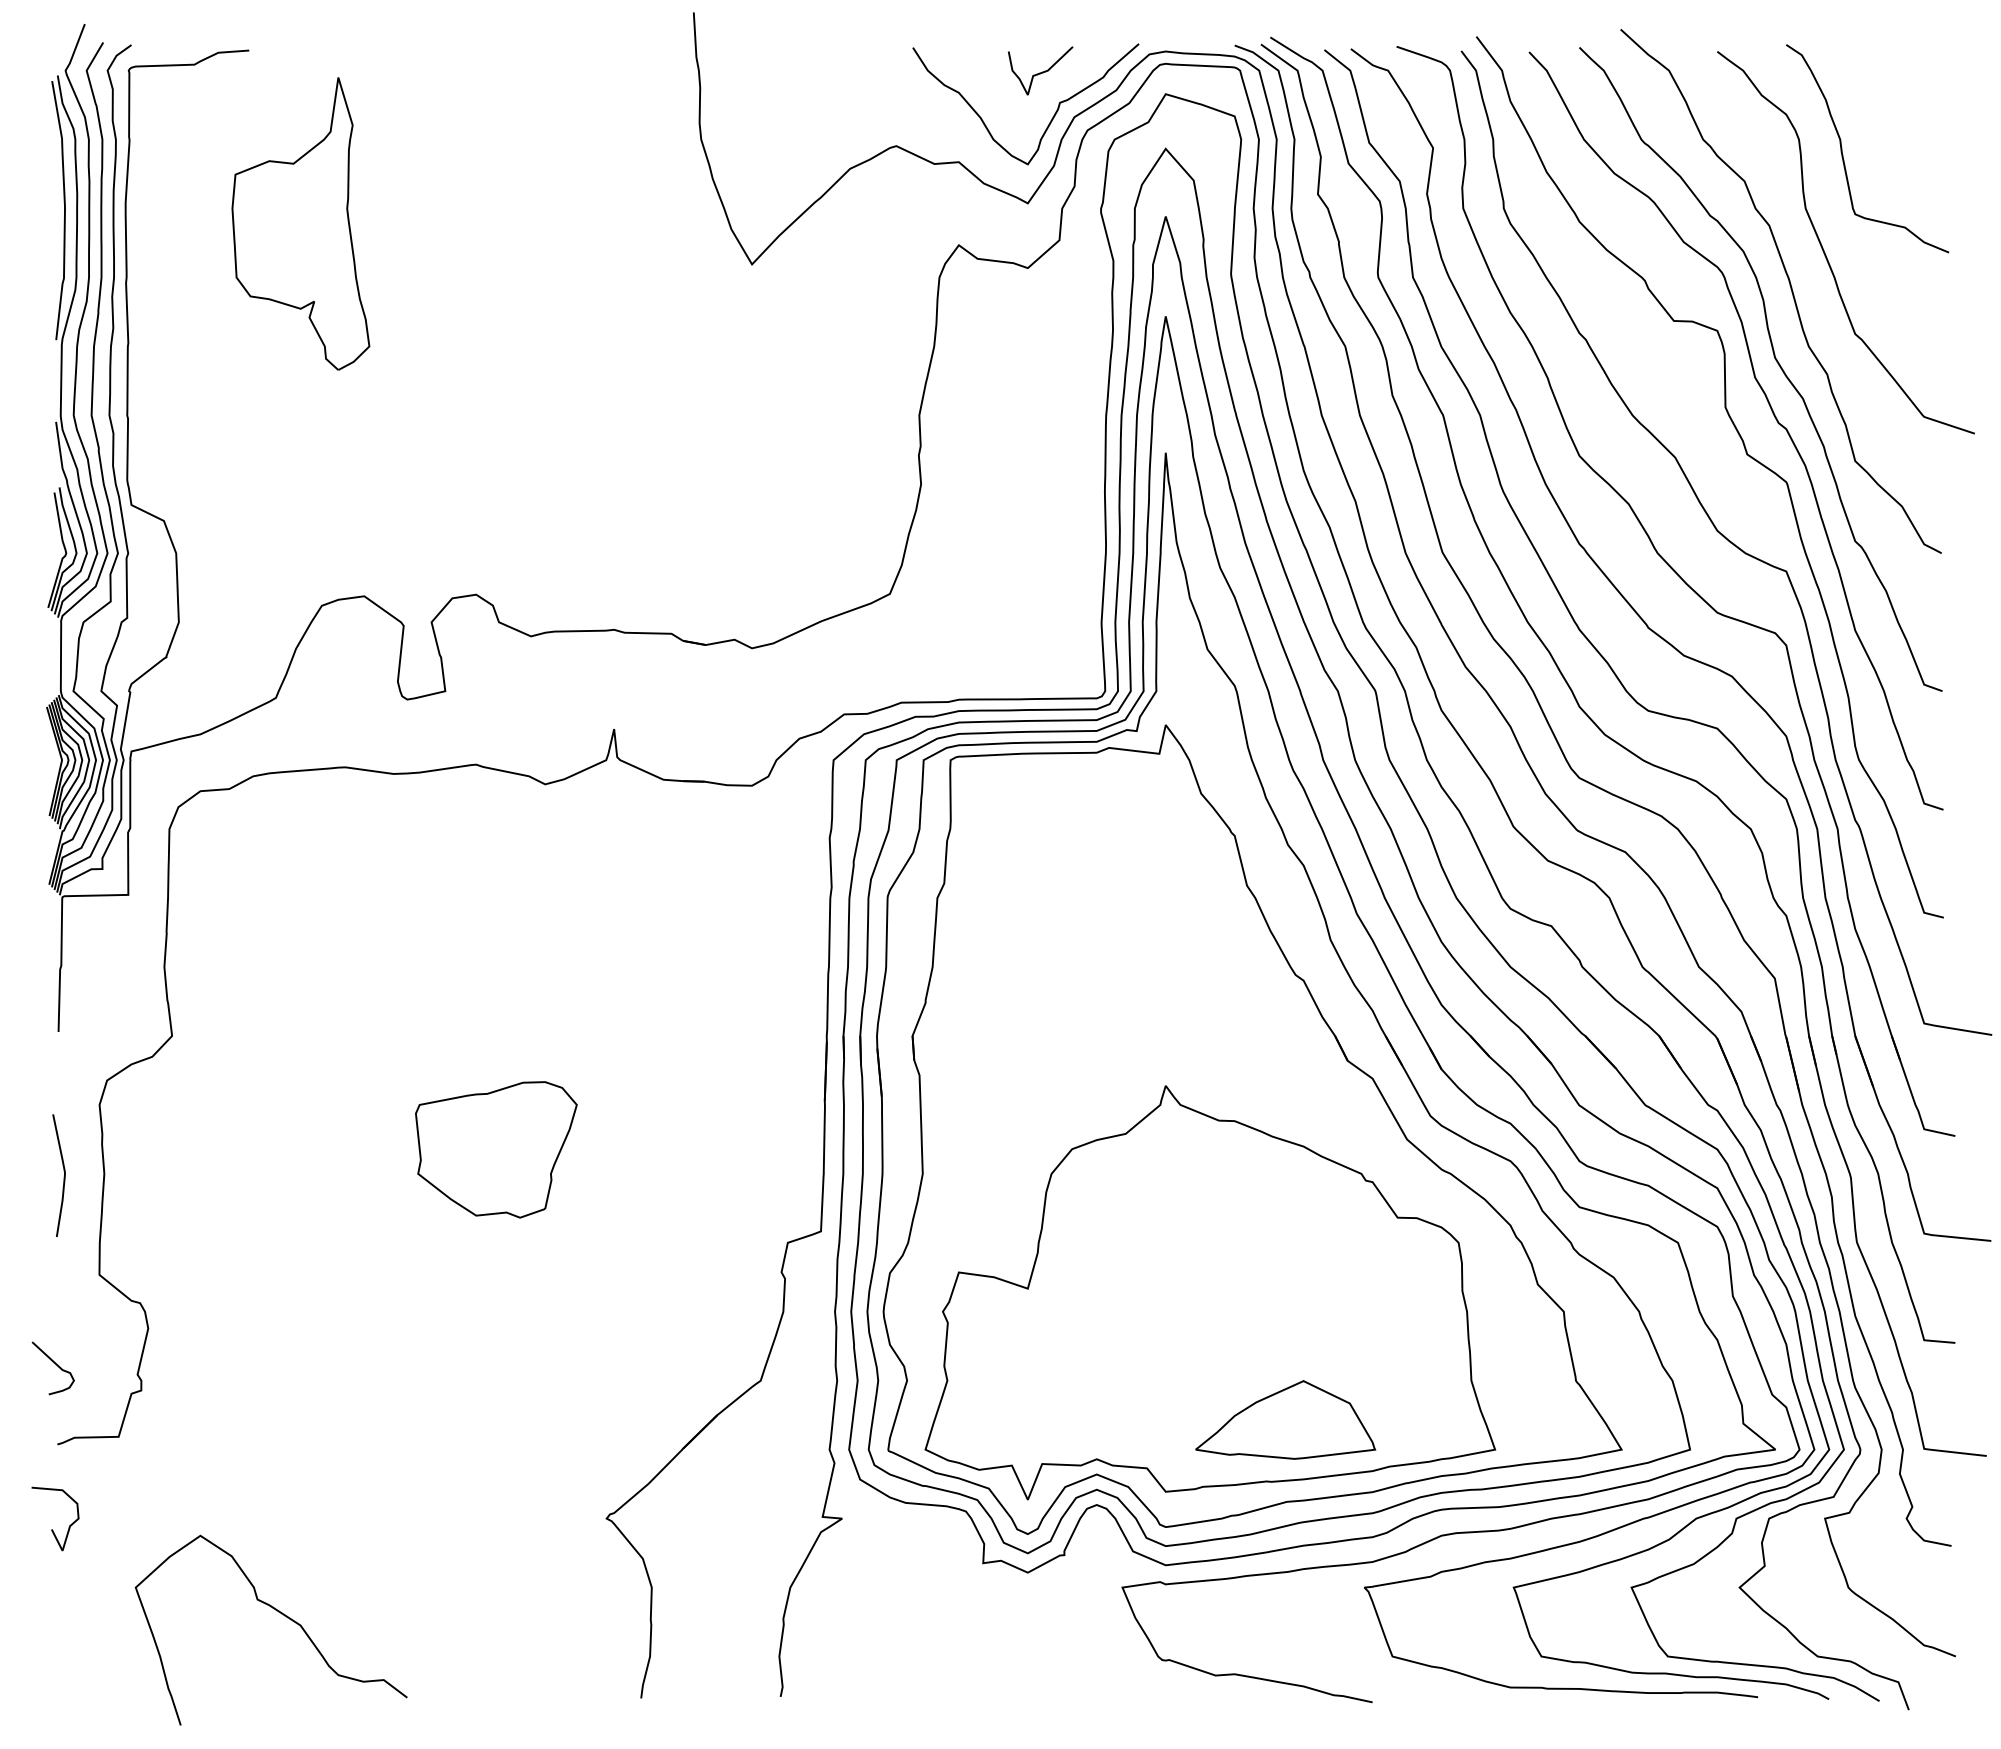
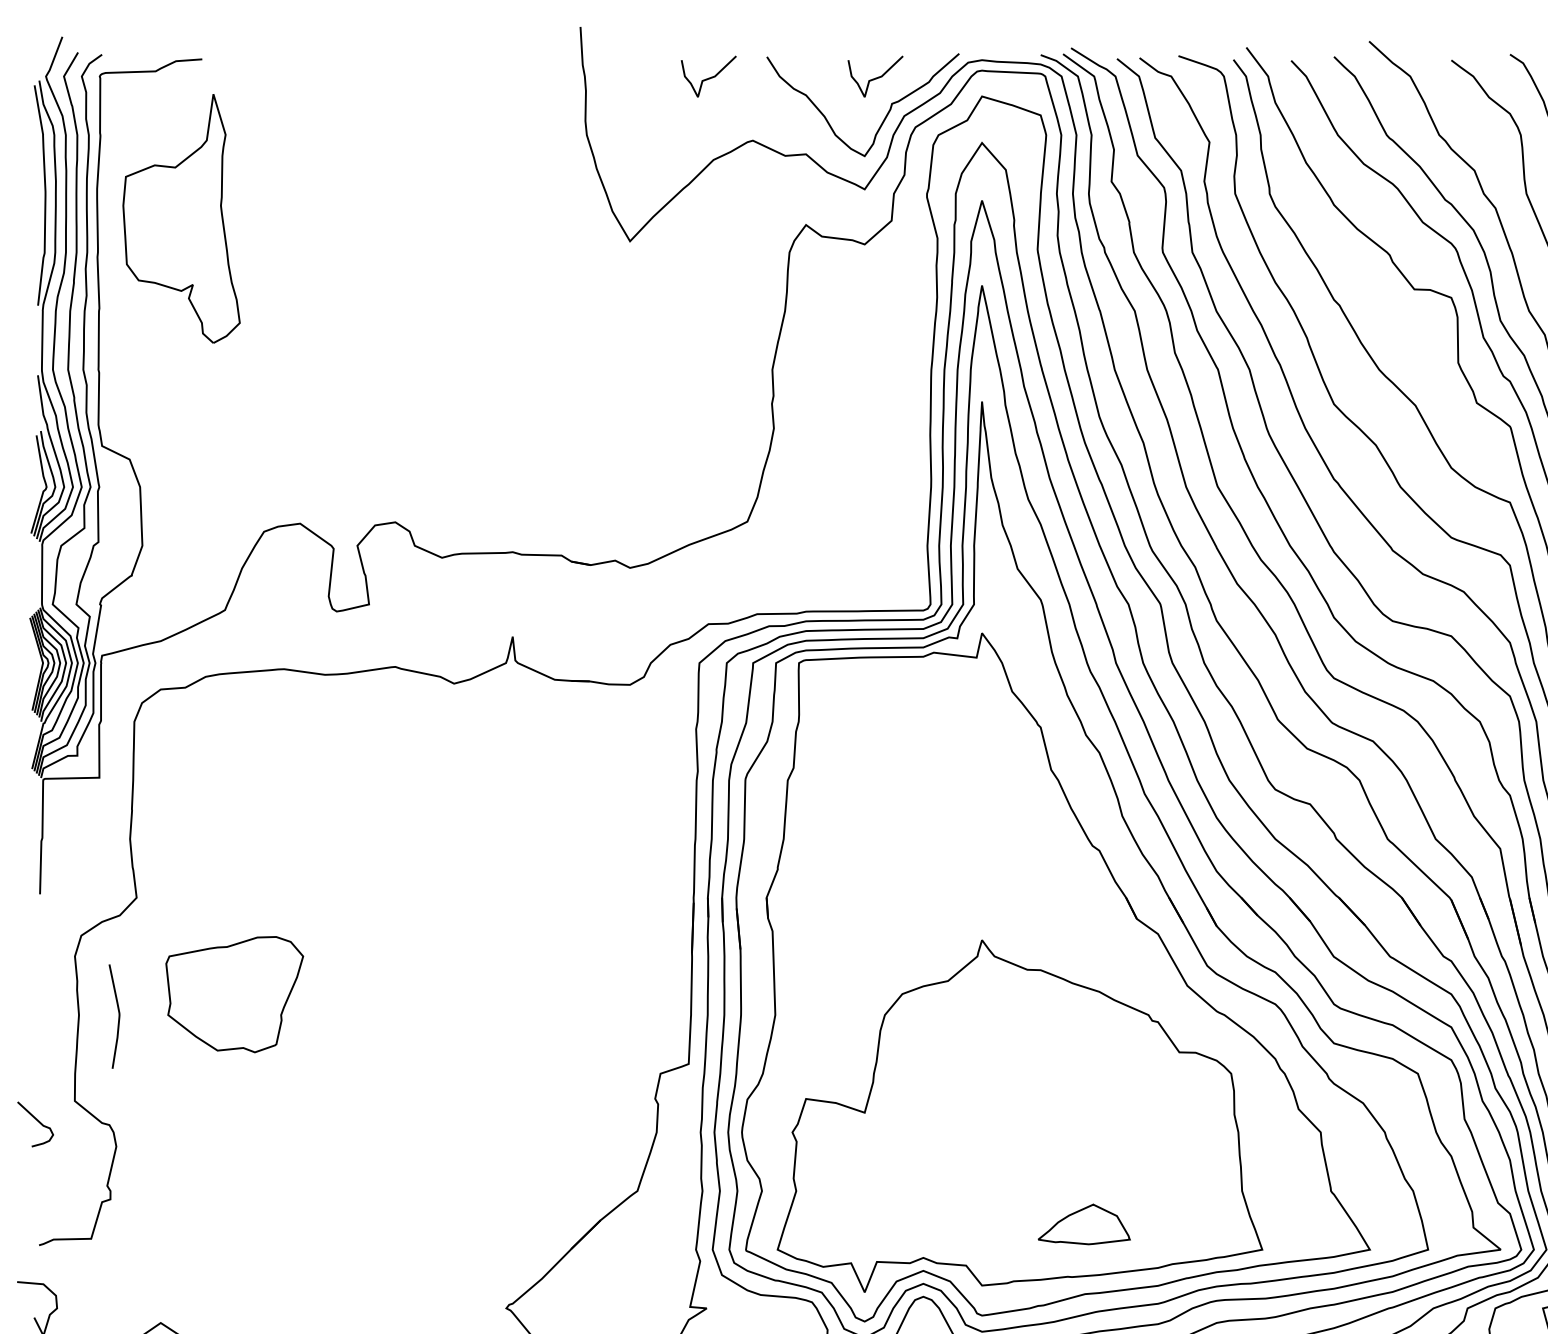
curve: (844, 72) -> (708, 78), added
part: (300, 223) -> (181, 218), moved
part: (496, 1149) -> (234, 994), moved
curve: (63, 1176) -> (118, 1017), moved
curve: (55, 1364) -> (37, 1121), moved
part: (1285, 1419) -> (1083, 1224), size x0.6

